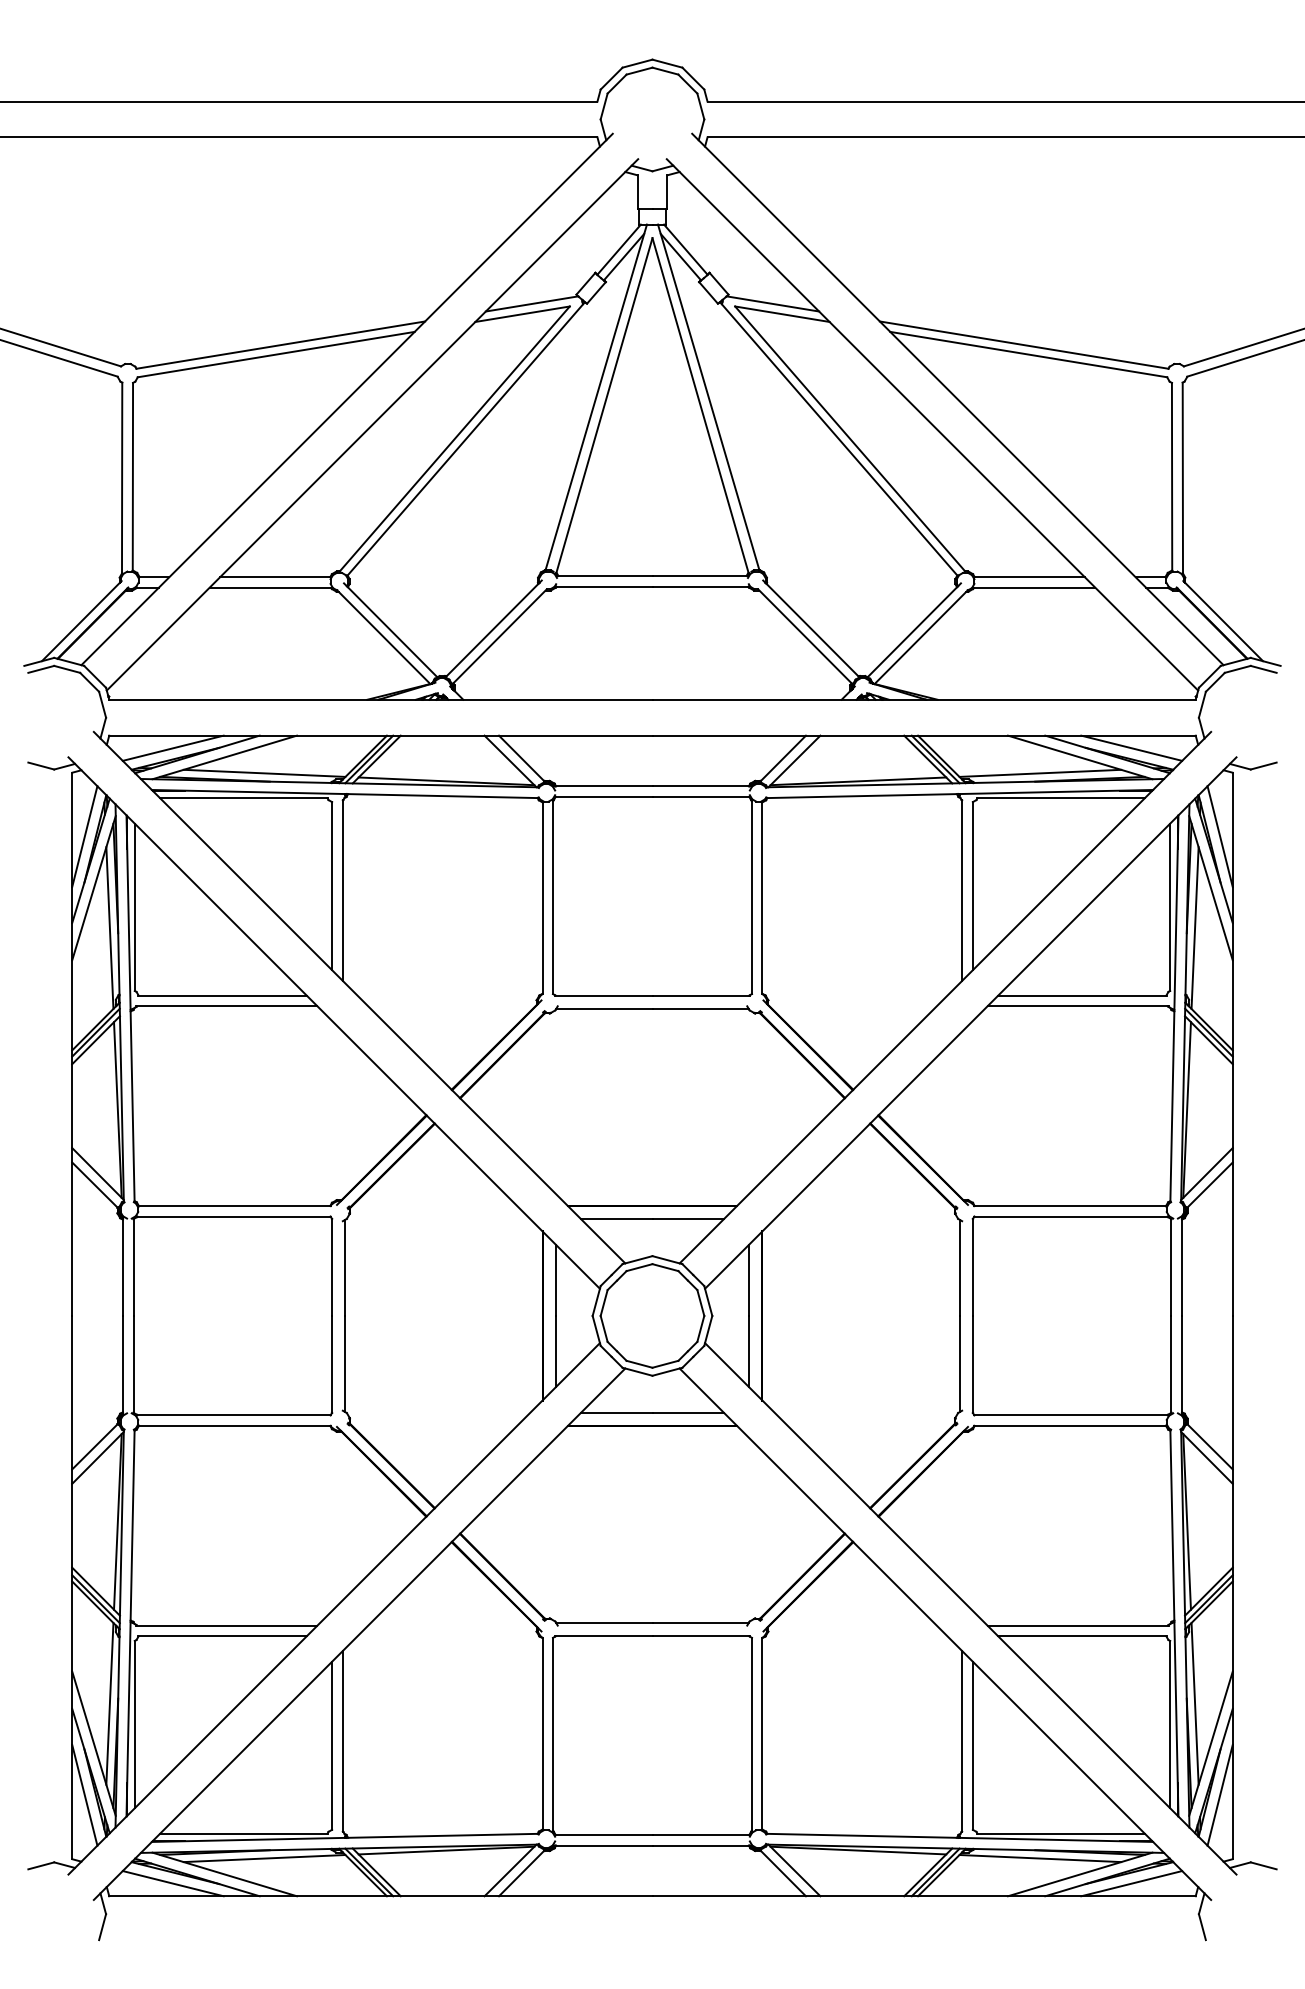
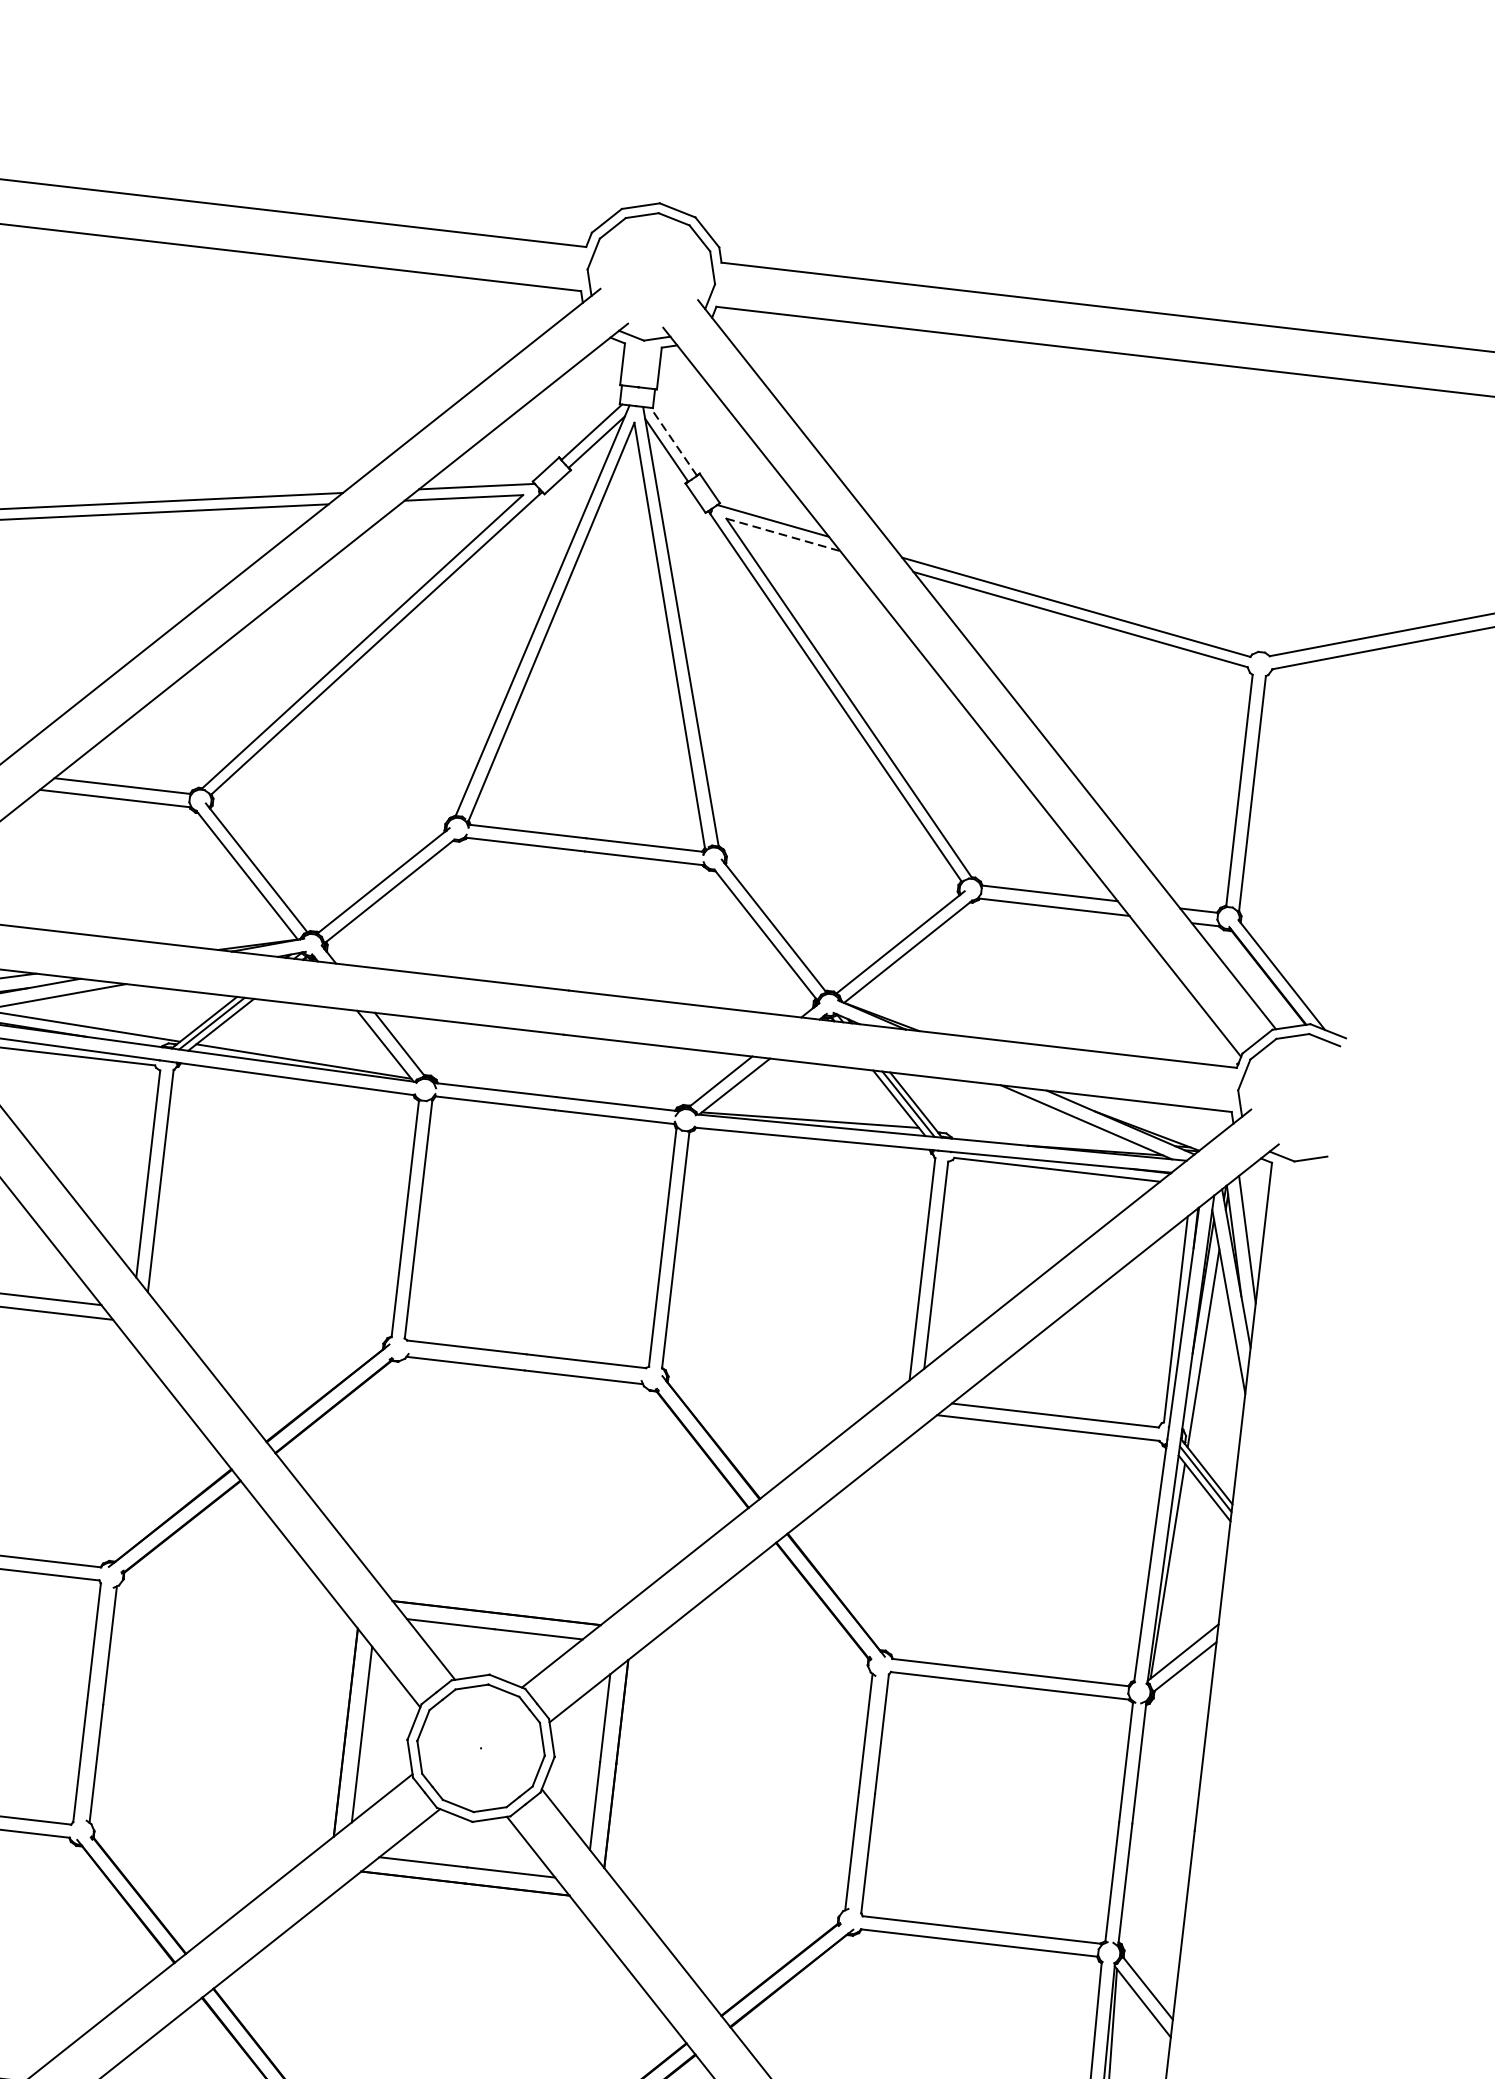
line: (685, 249) -> (673, 441), solid -> dashed
line: (782, 314) -> (783, 535), solid -> dashed
line: (1131, 747) -> (1151, 1117), removed
line: (1040, 772) -> (1035, 1135), removed

